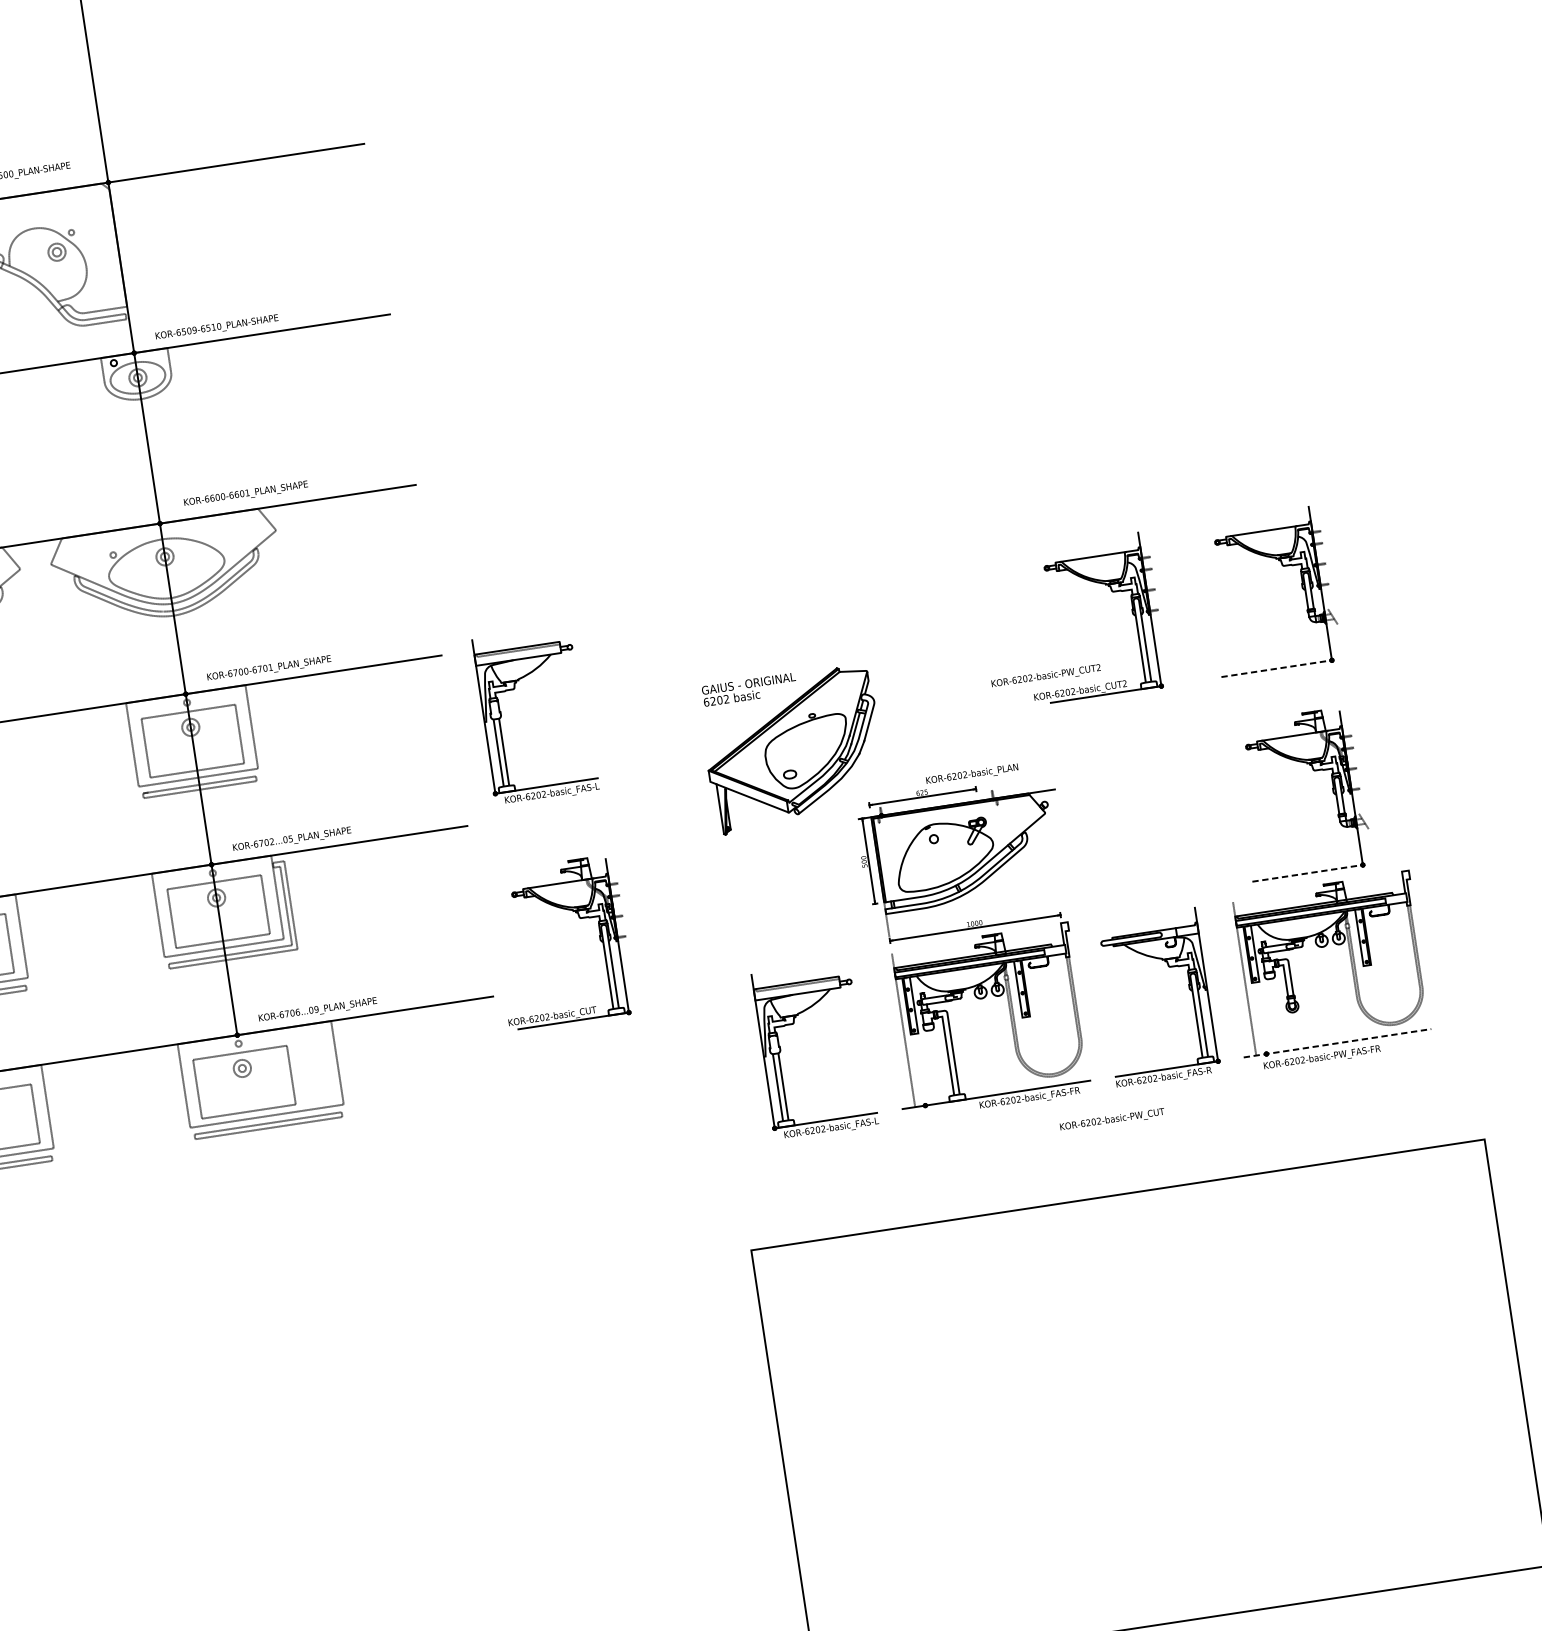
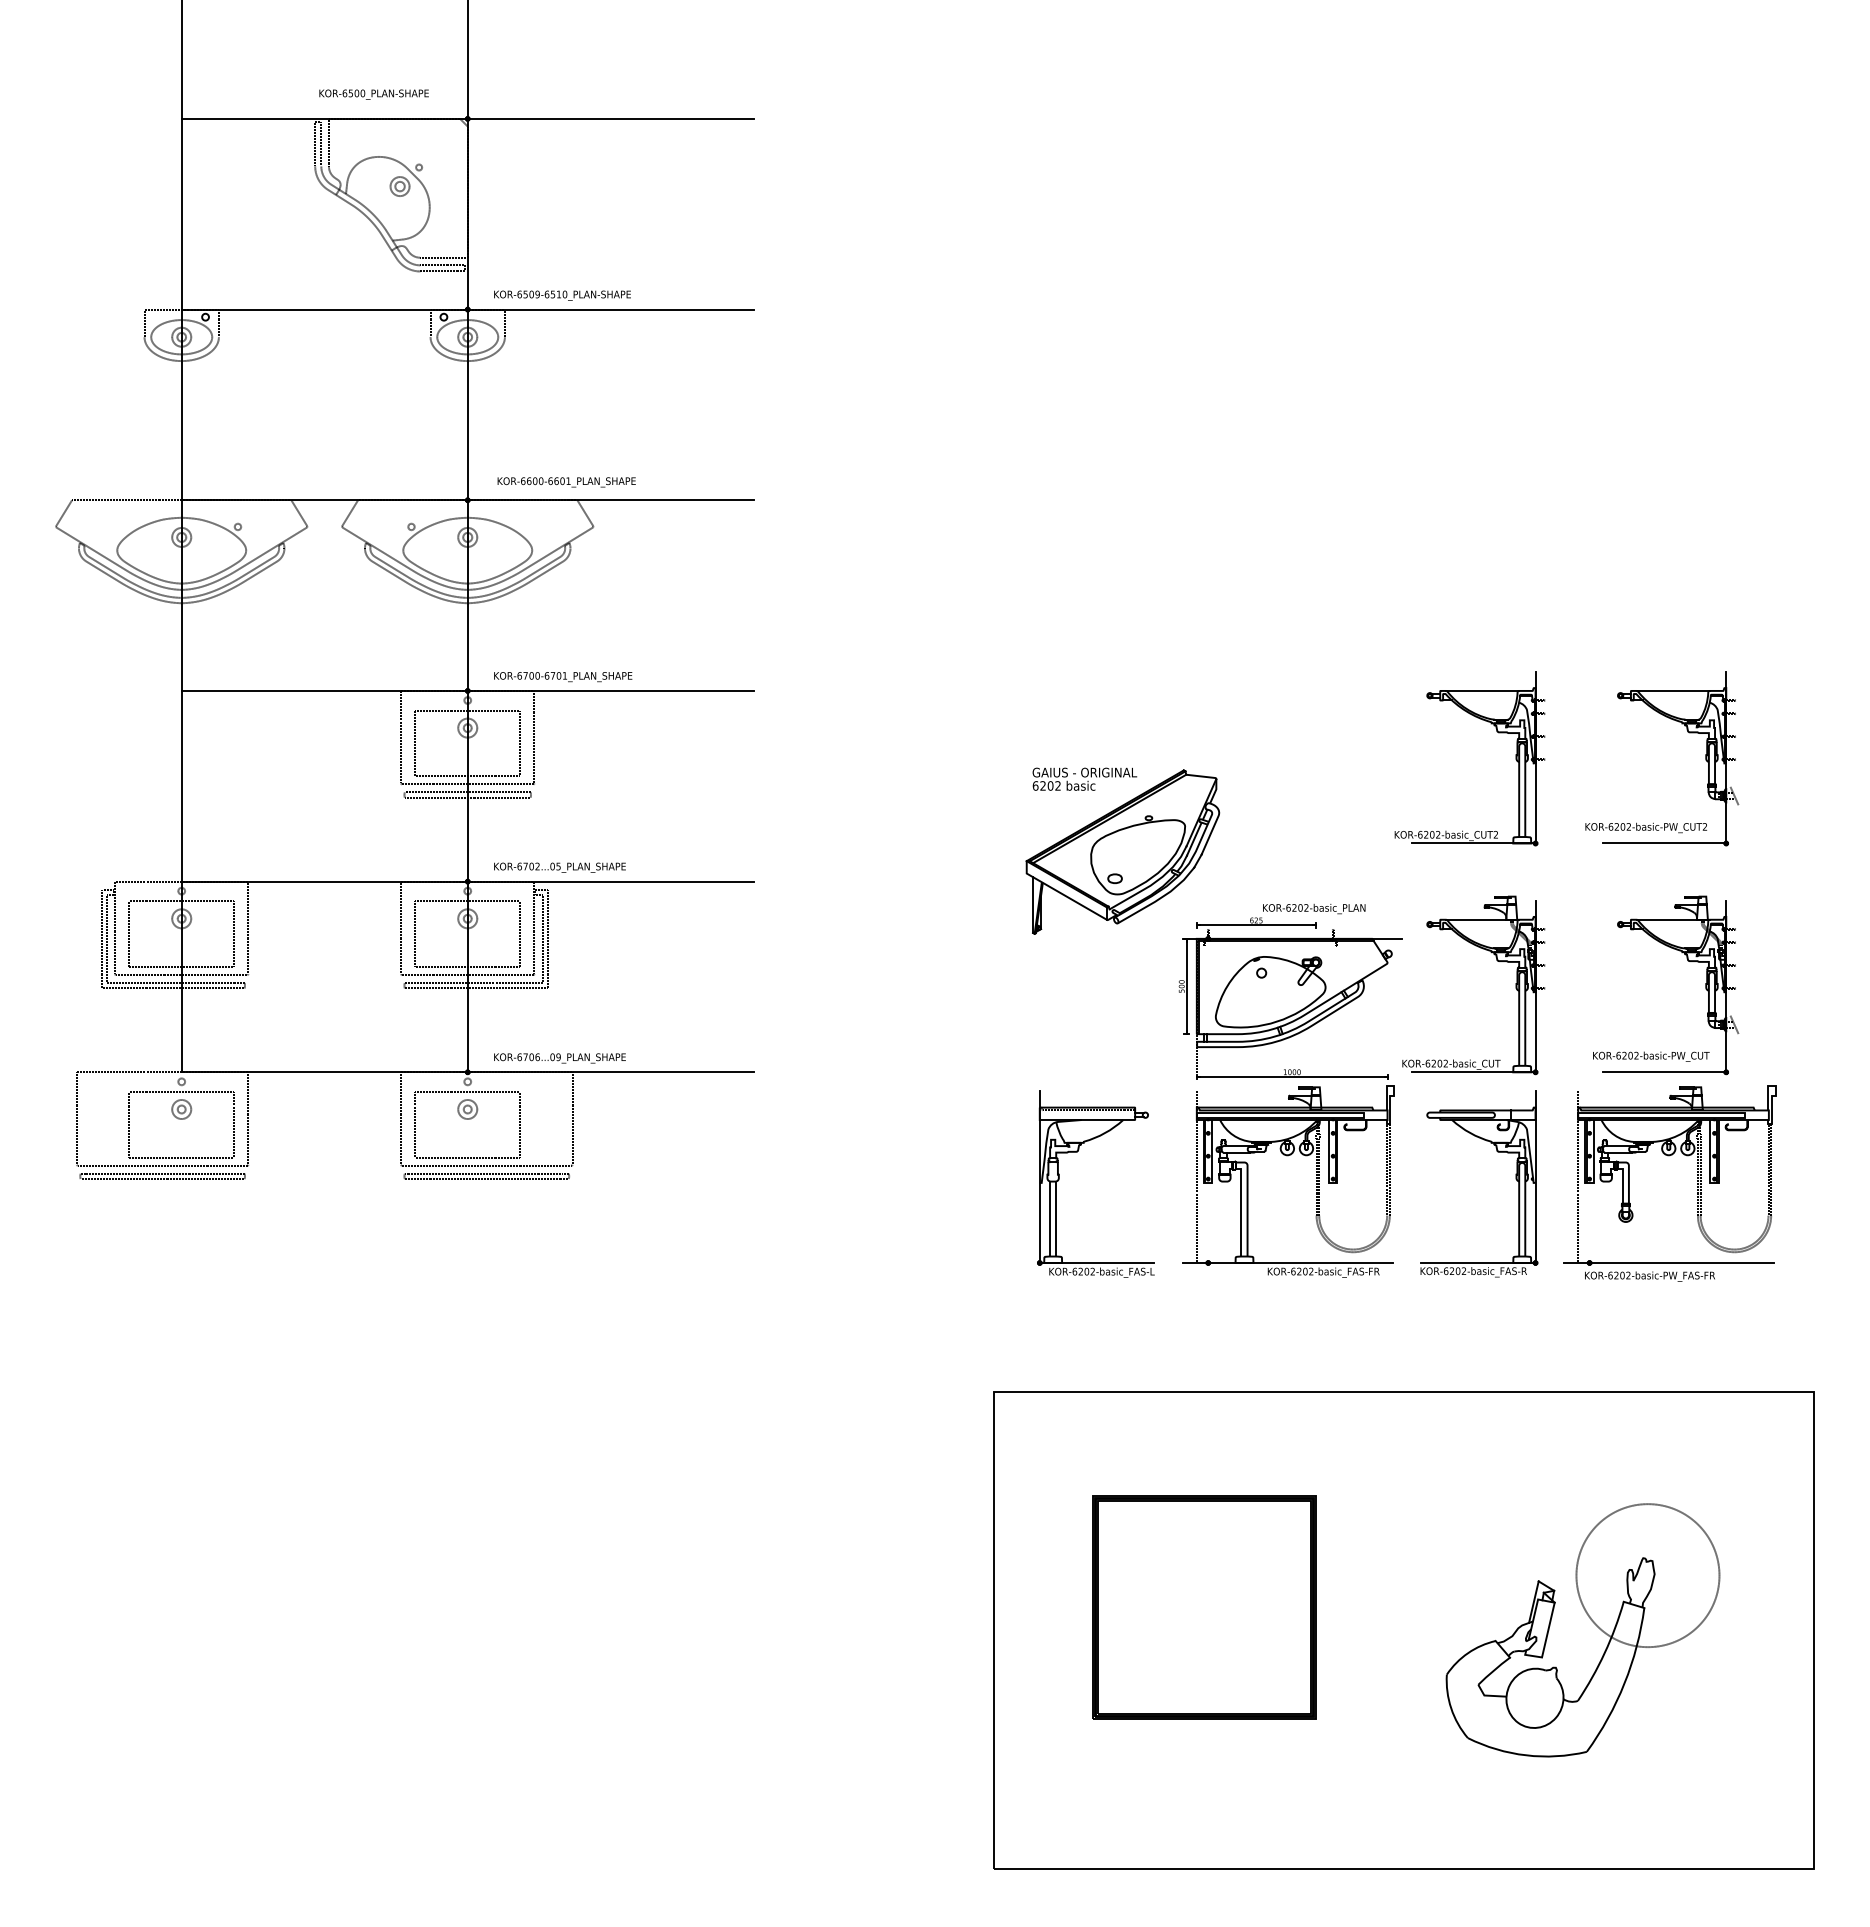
line: (1276, 668) -> (1664, 843), dashed -> solid
text: (1045, 676) -> (1645, 827), moved
part: (514, 689) -> (827, 740), removed
line: (1307, 873) -> (1664, 1072), dashed -> solid
part: (579, 918) -> (1497, 961), moved
line: (1337, 1043) -> (1669, 1263), dashed -> solid
text: (1112, 1119) -> (1651, 1056), moved
part: (1316, 1374) -> (1591, 1621), added
part: (968, 1414) -> (1204, 1607), added

